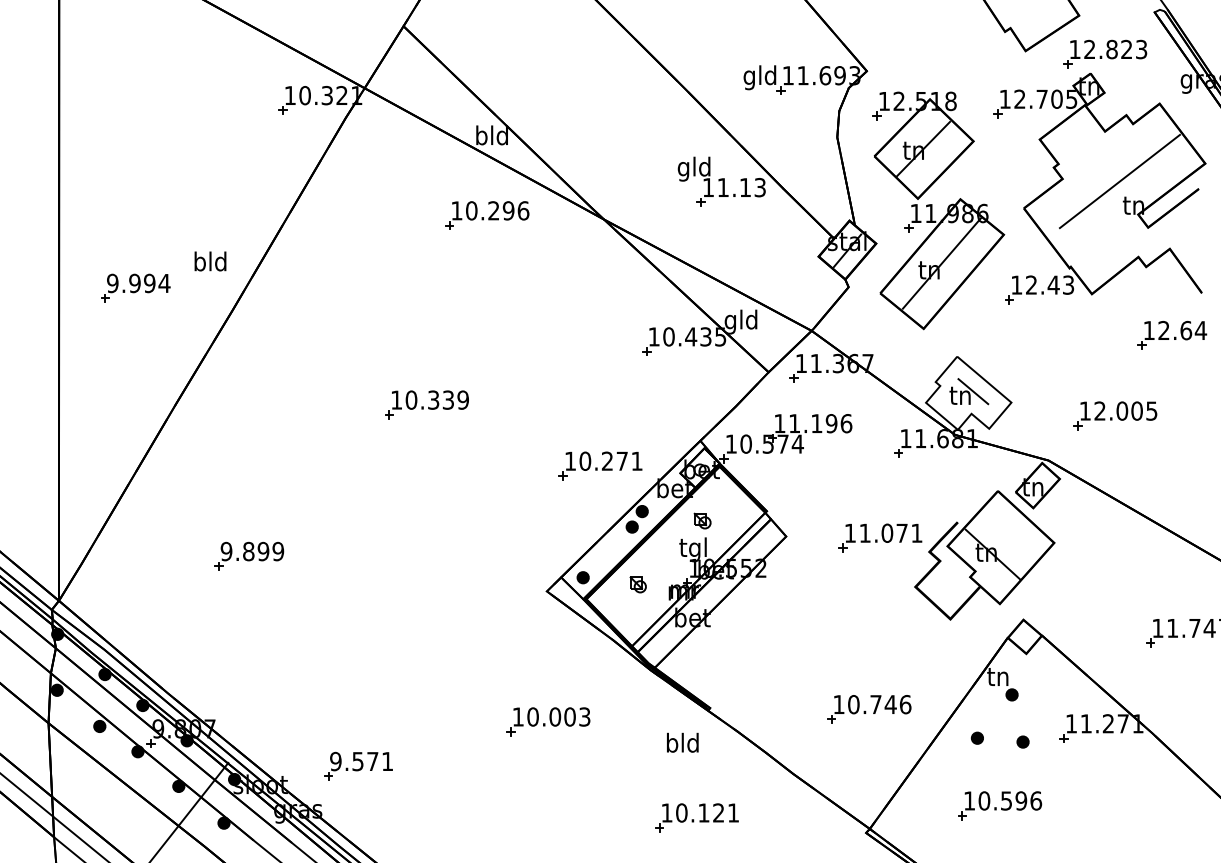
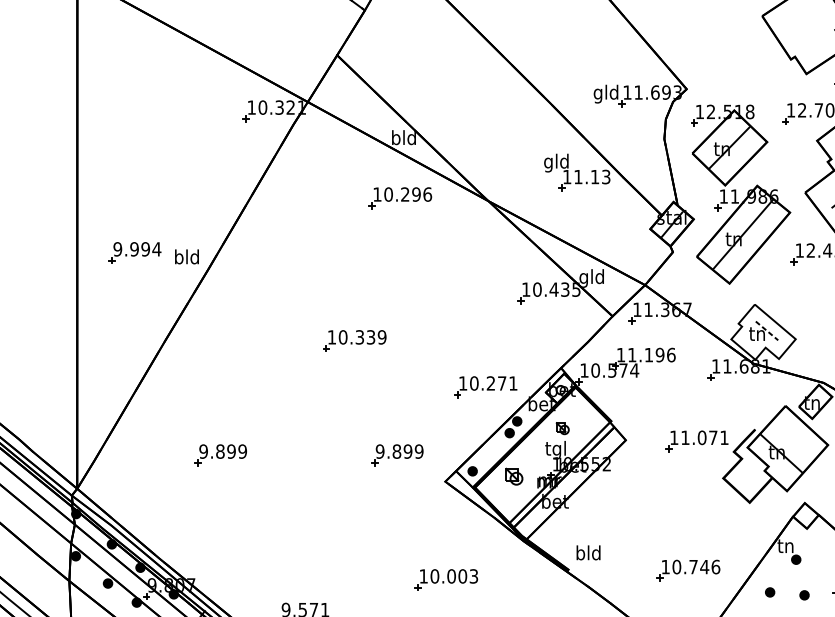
text: (210, 261) -> (187, 256), moved
line: (973, 391) -> (767, 330), solid -> dashed
part: (483, 555) -> (397, 454), added
part: (637, 584) -> (513, 476), size x1.4
text: (682, 742) -> (588, 552), moved

